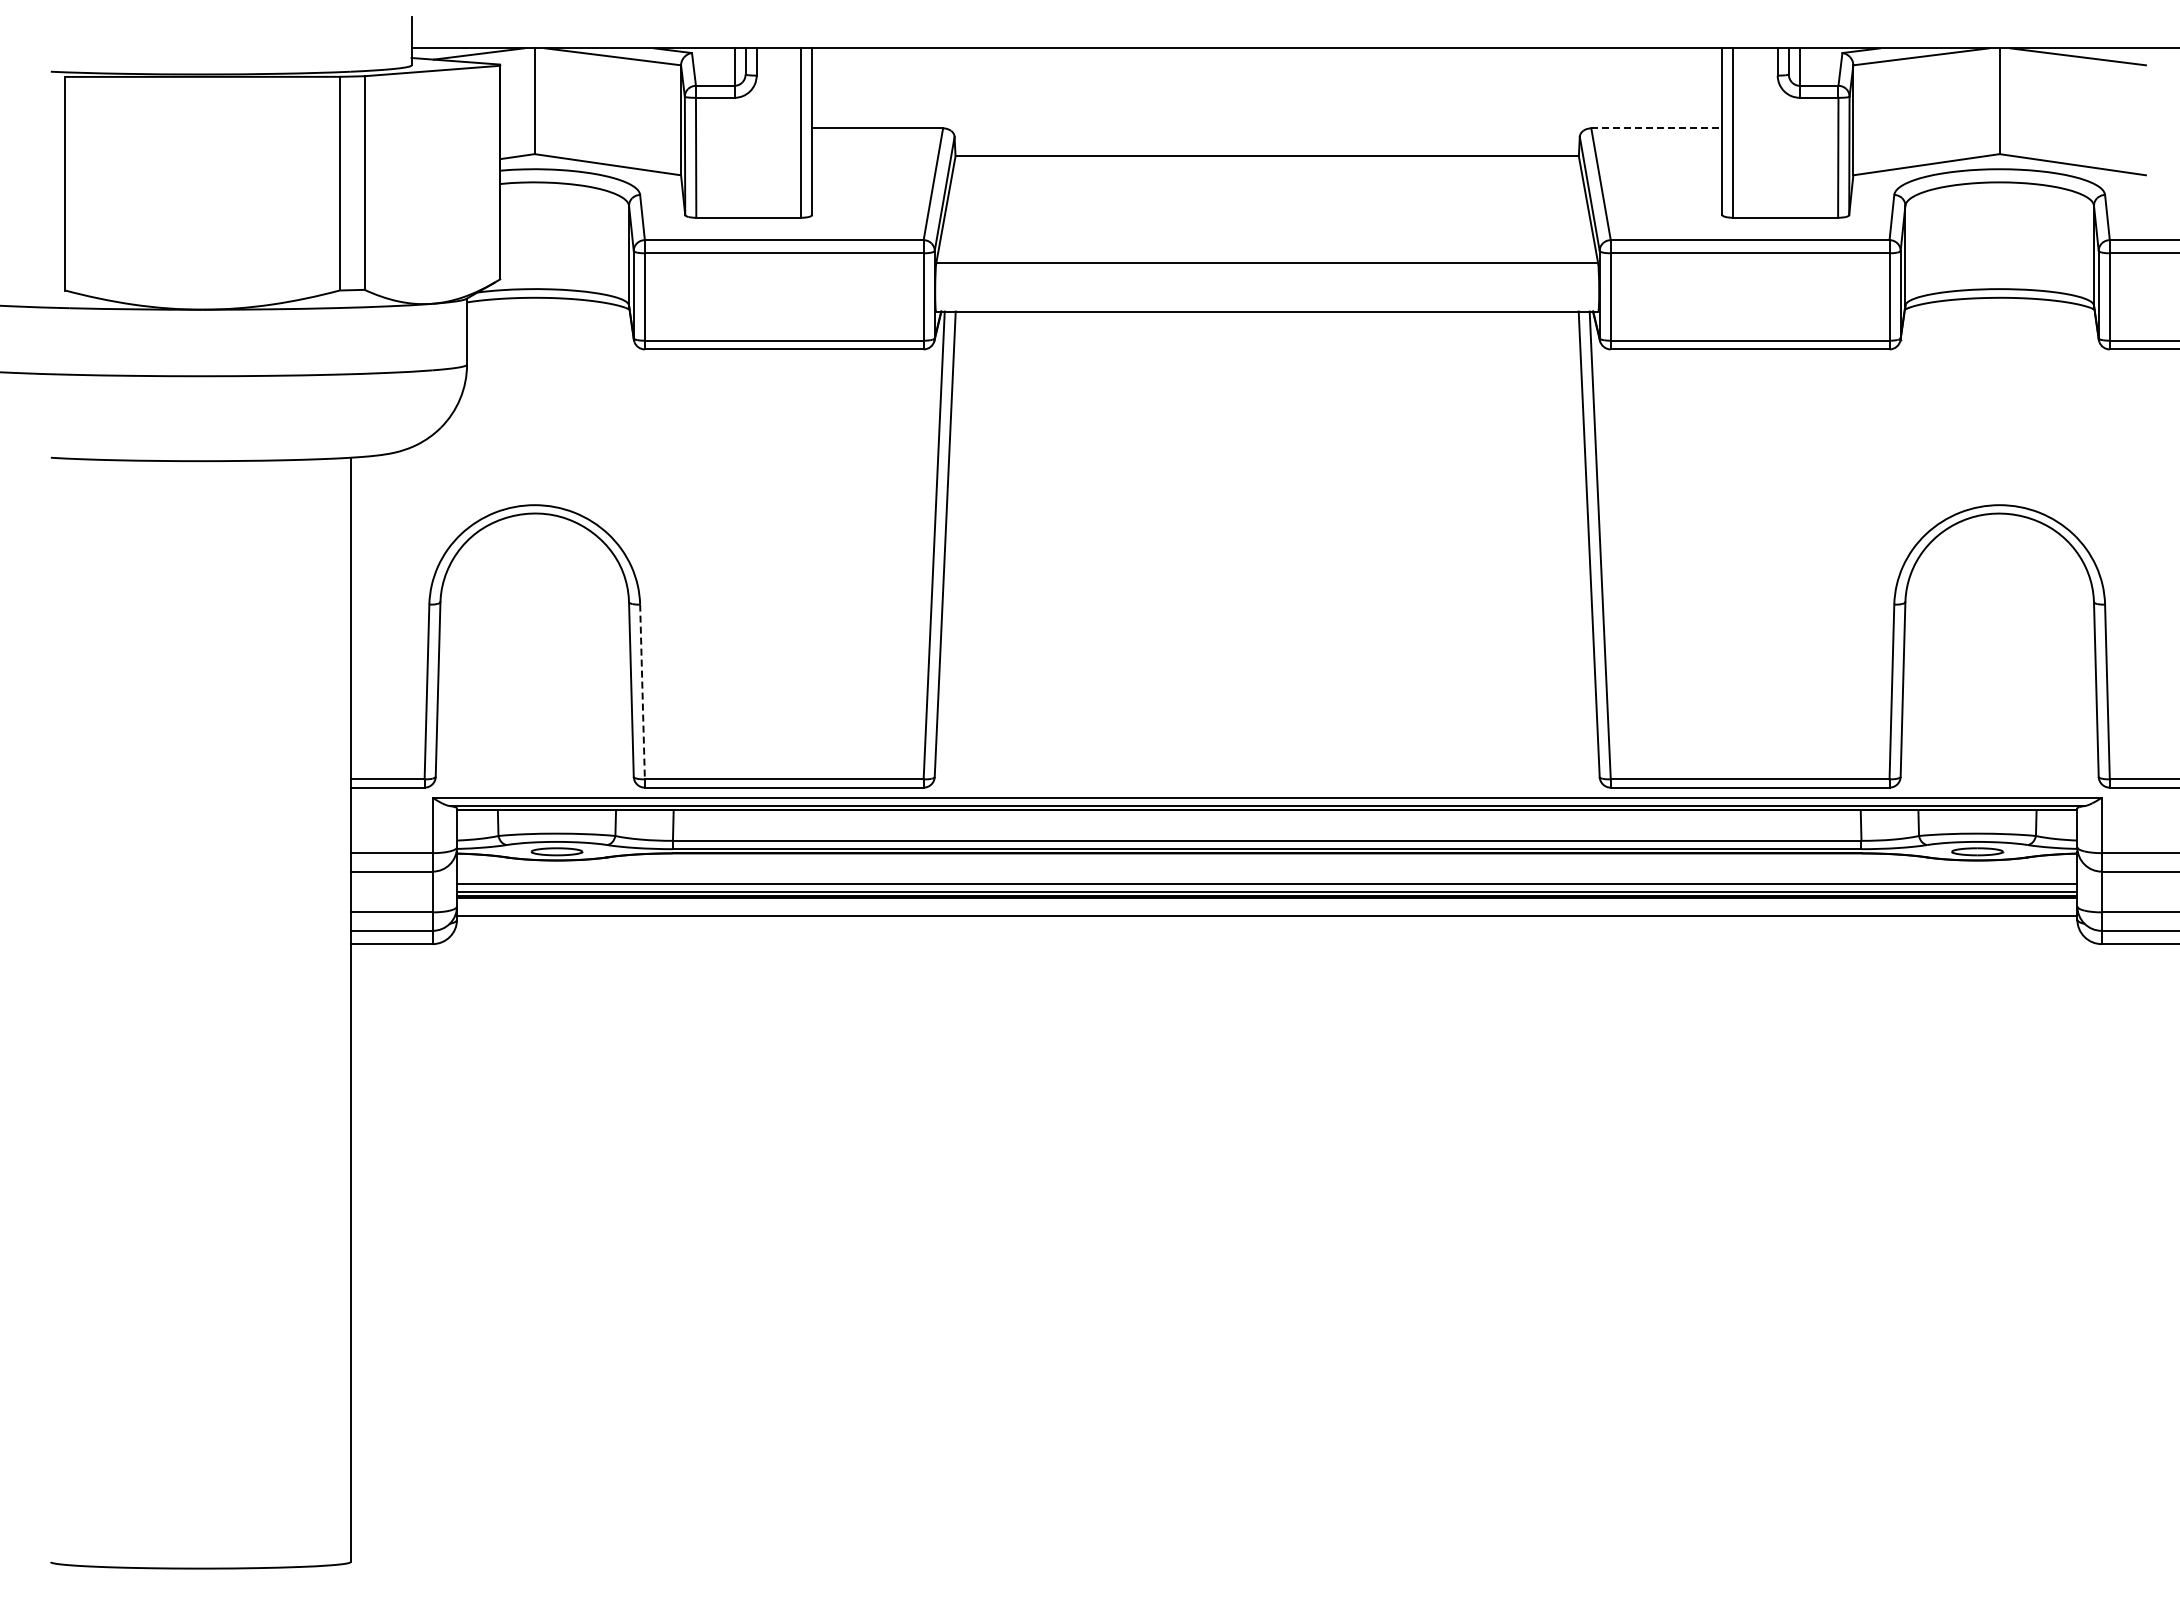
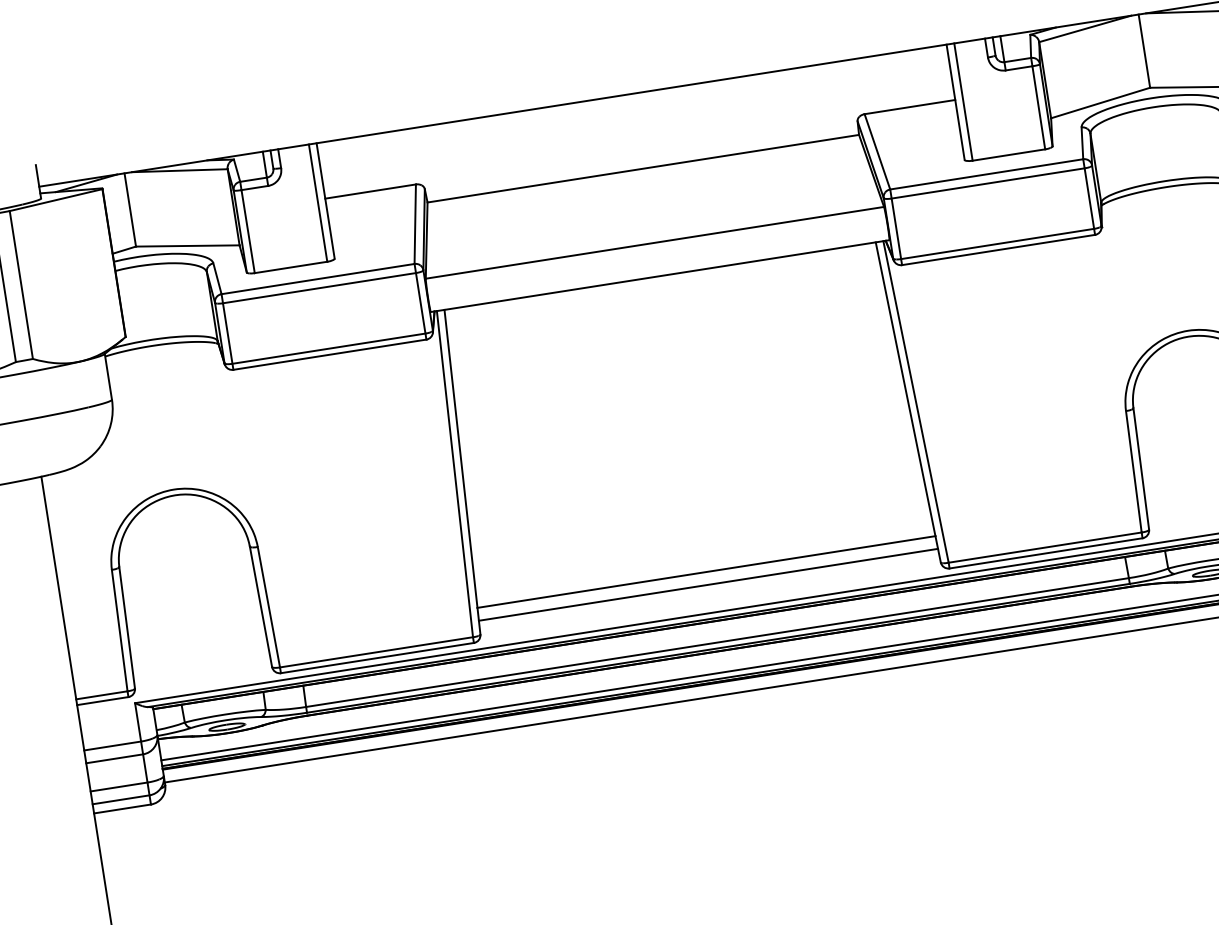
line: (1657, 128) -> (910, 107), dashed -> solid
line: (642, 692) -> (268, 607), dashed -> solid
line: (1267, 738) -> (706, 571), added
line: (1266, 757) -> (707, 584), added

